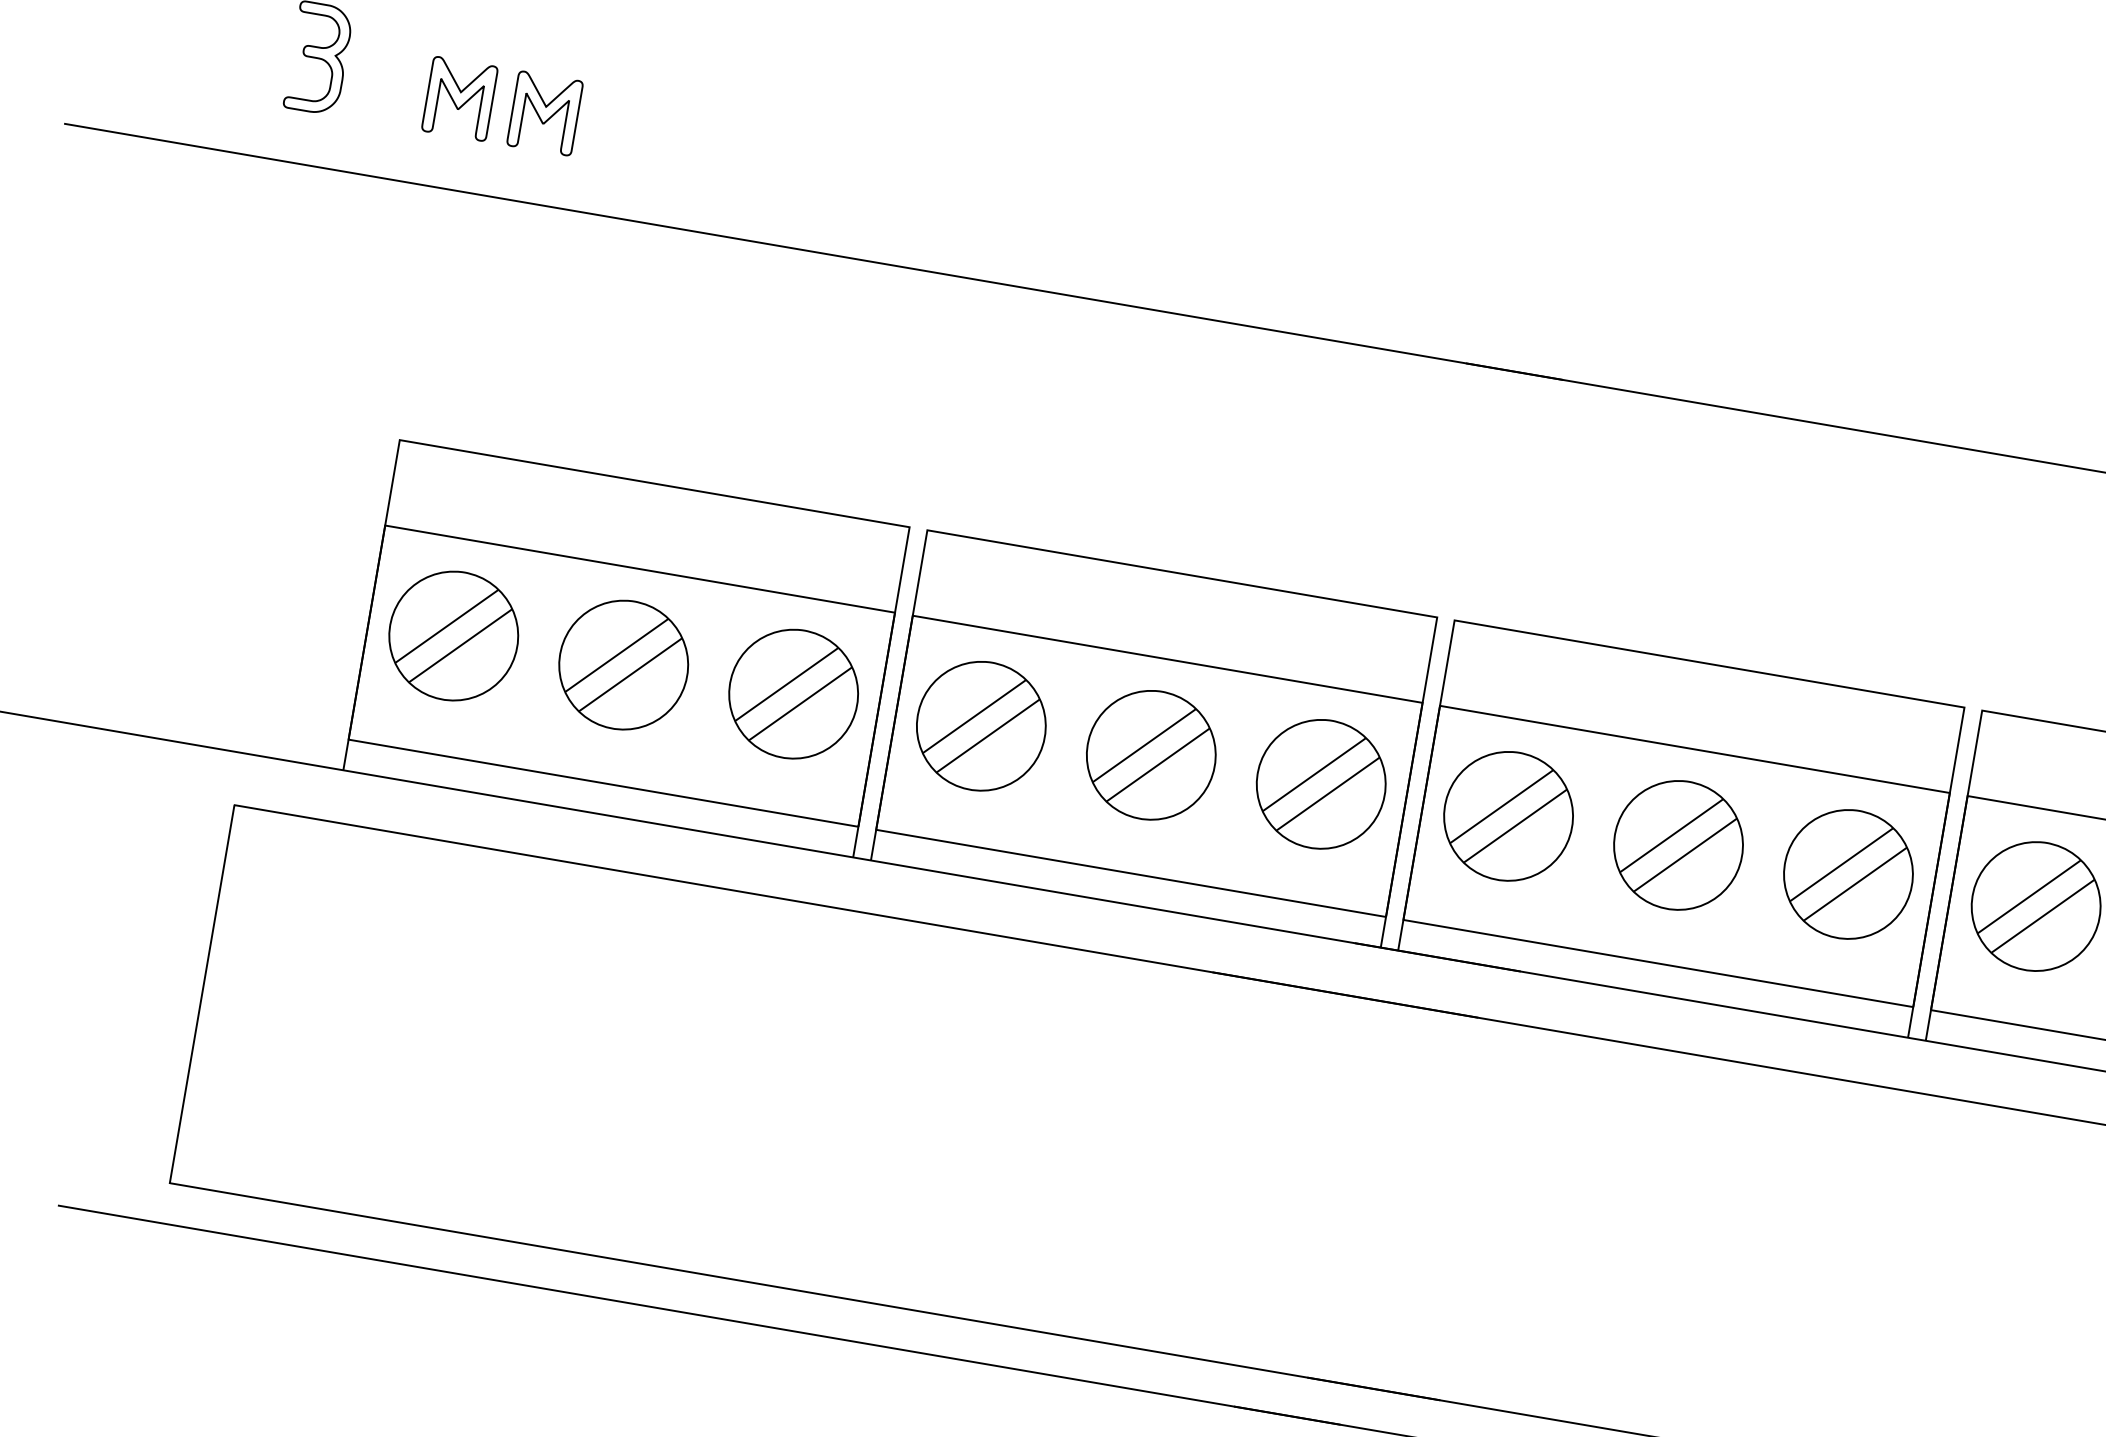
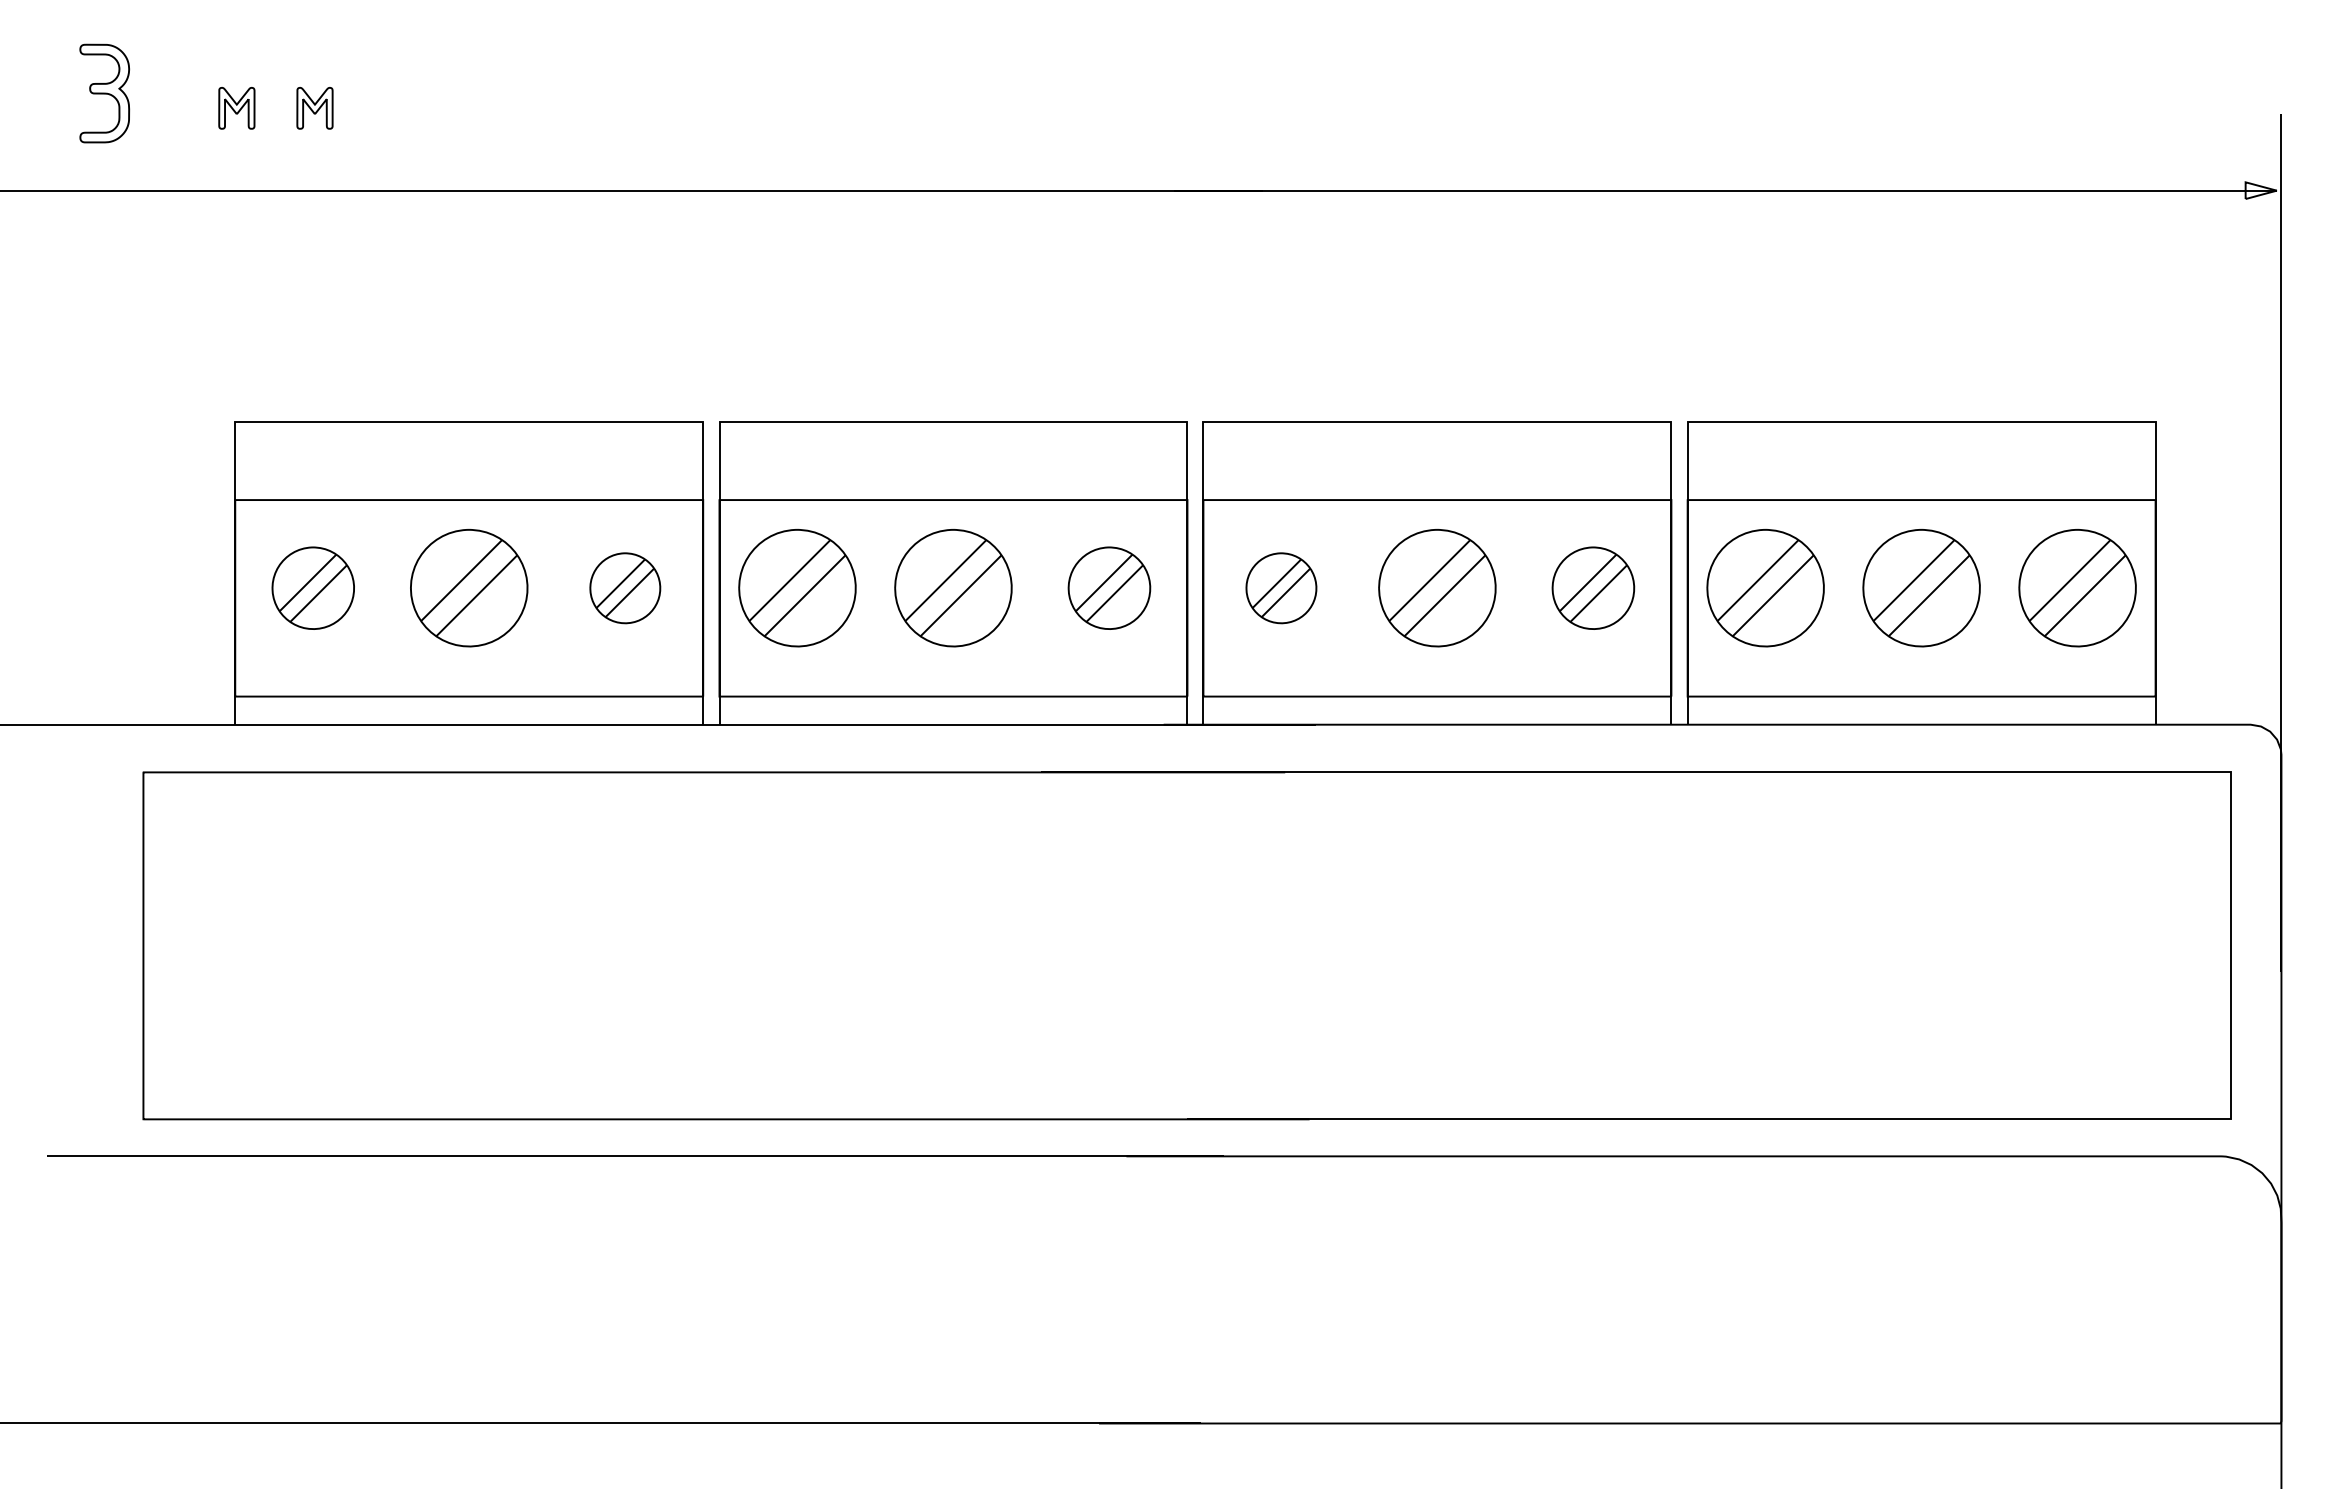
part: (459, 99) -> (236, 108), size x0.6
part: (544, 113) -> (314, 108), size x0.6
part: (453, 636) -> (313, 588), size x0.7
part: (793, 694) -> (625, 588), size x0.6
part: (1321, 784) -> (1109, 588), size x0.7
part: (1508, 816) -> (1281, 588), size x0.6
part: (1848, 874) -> (1593, 588), size x0.7

